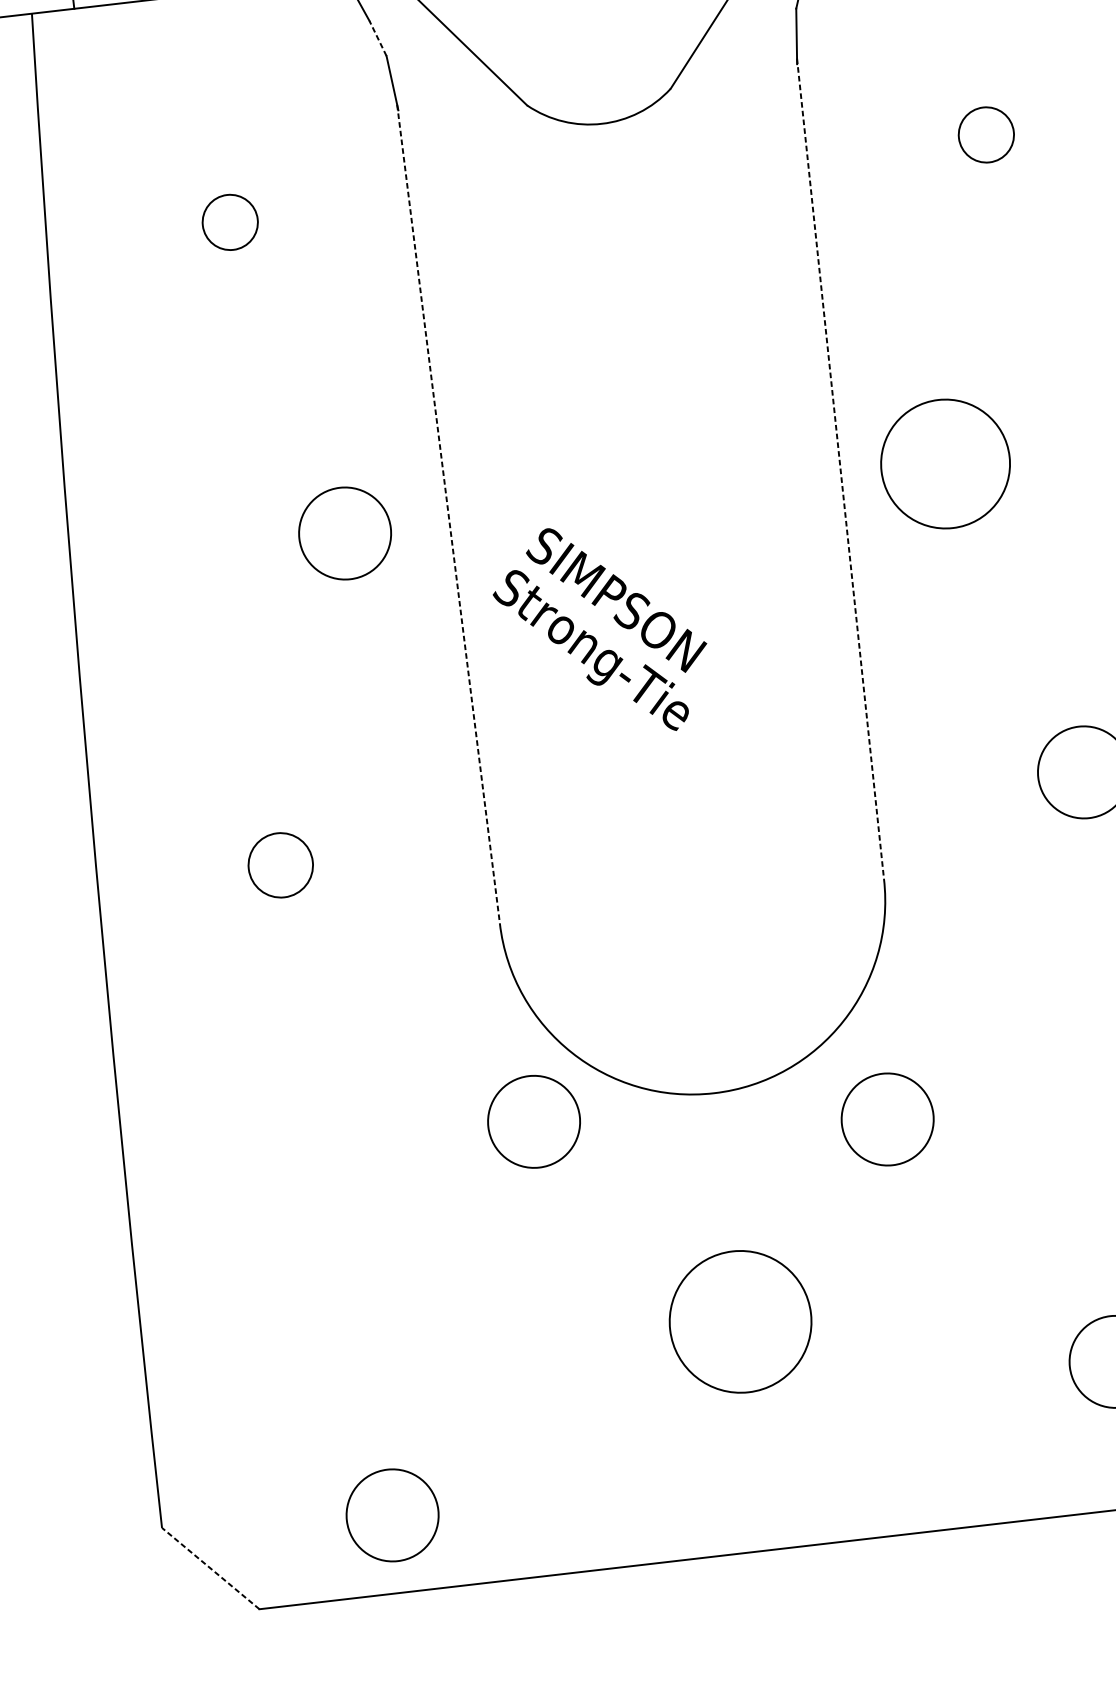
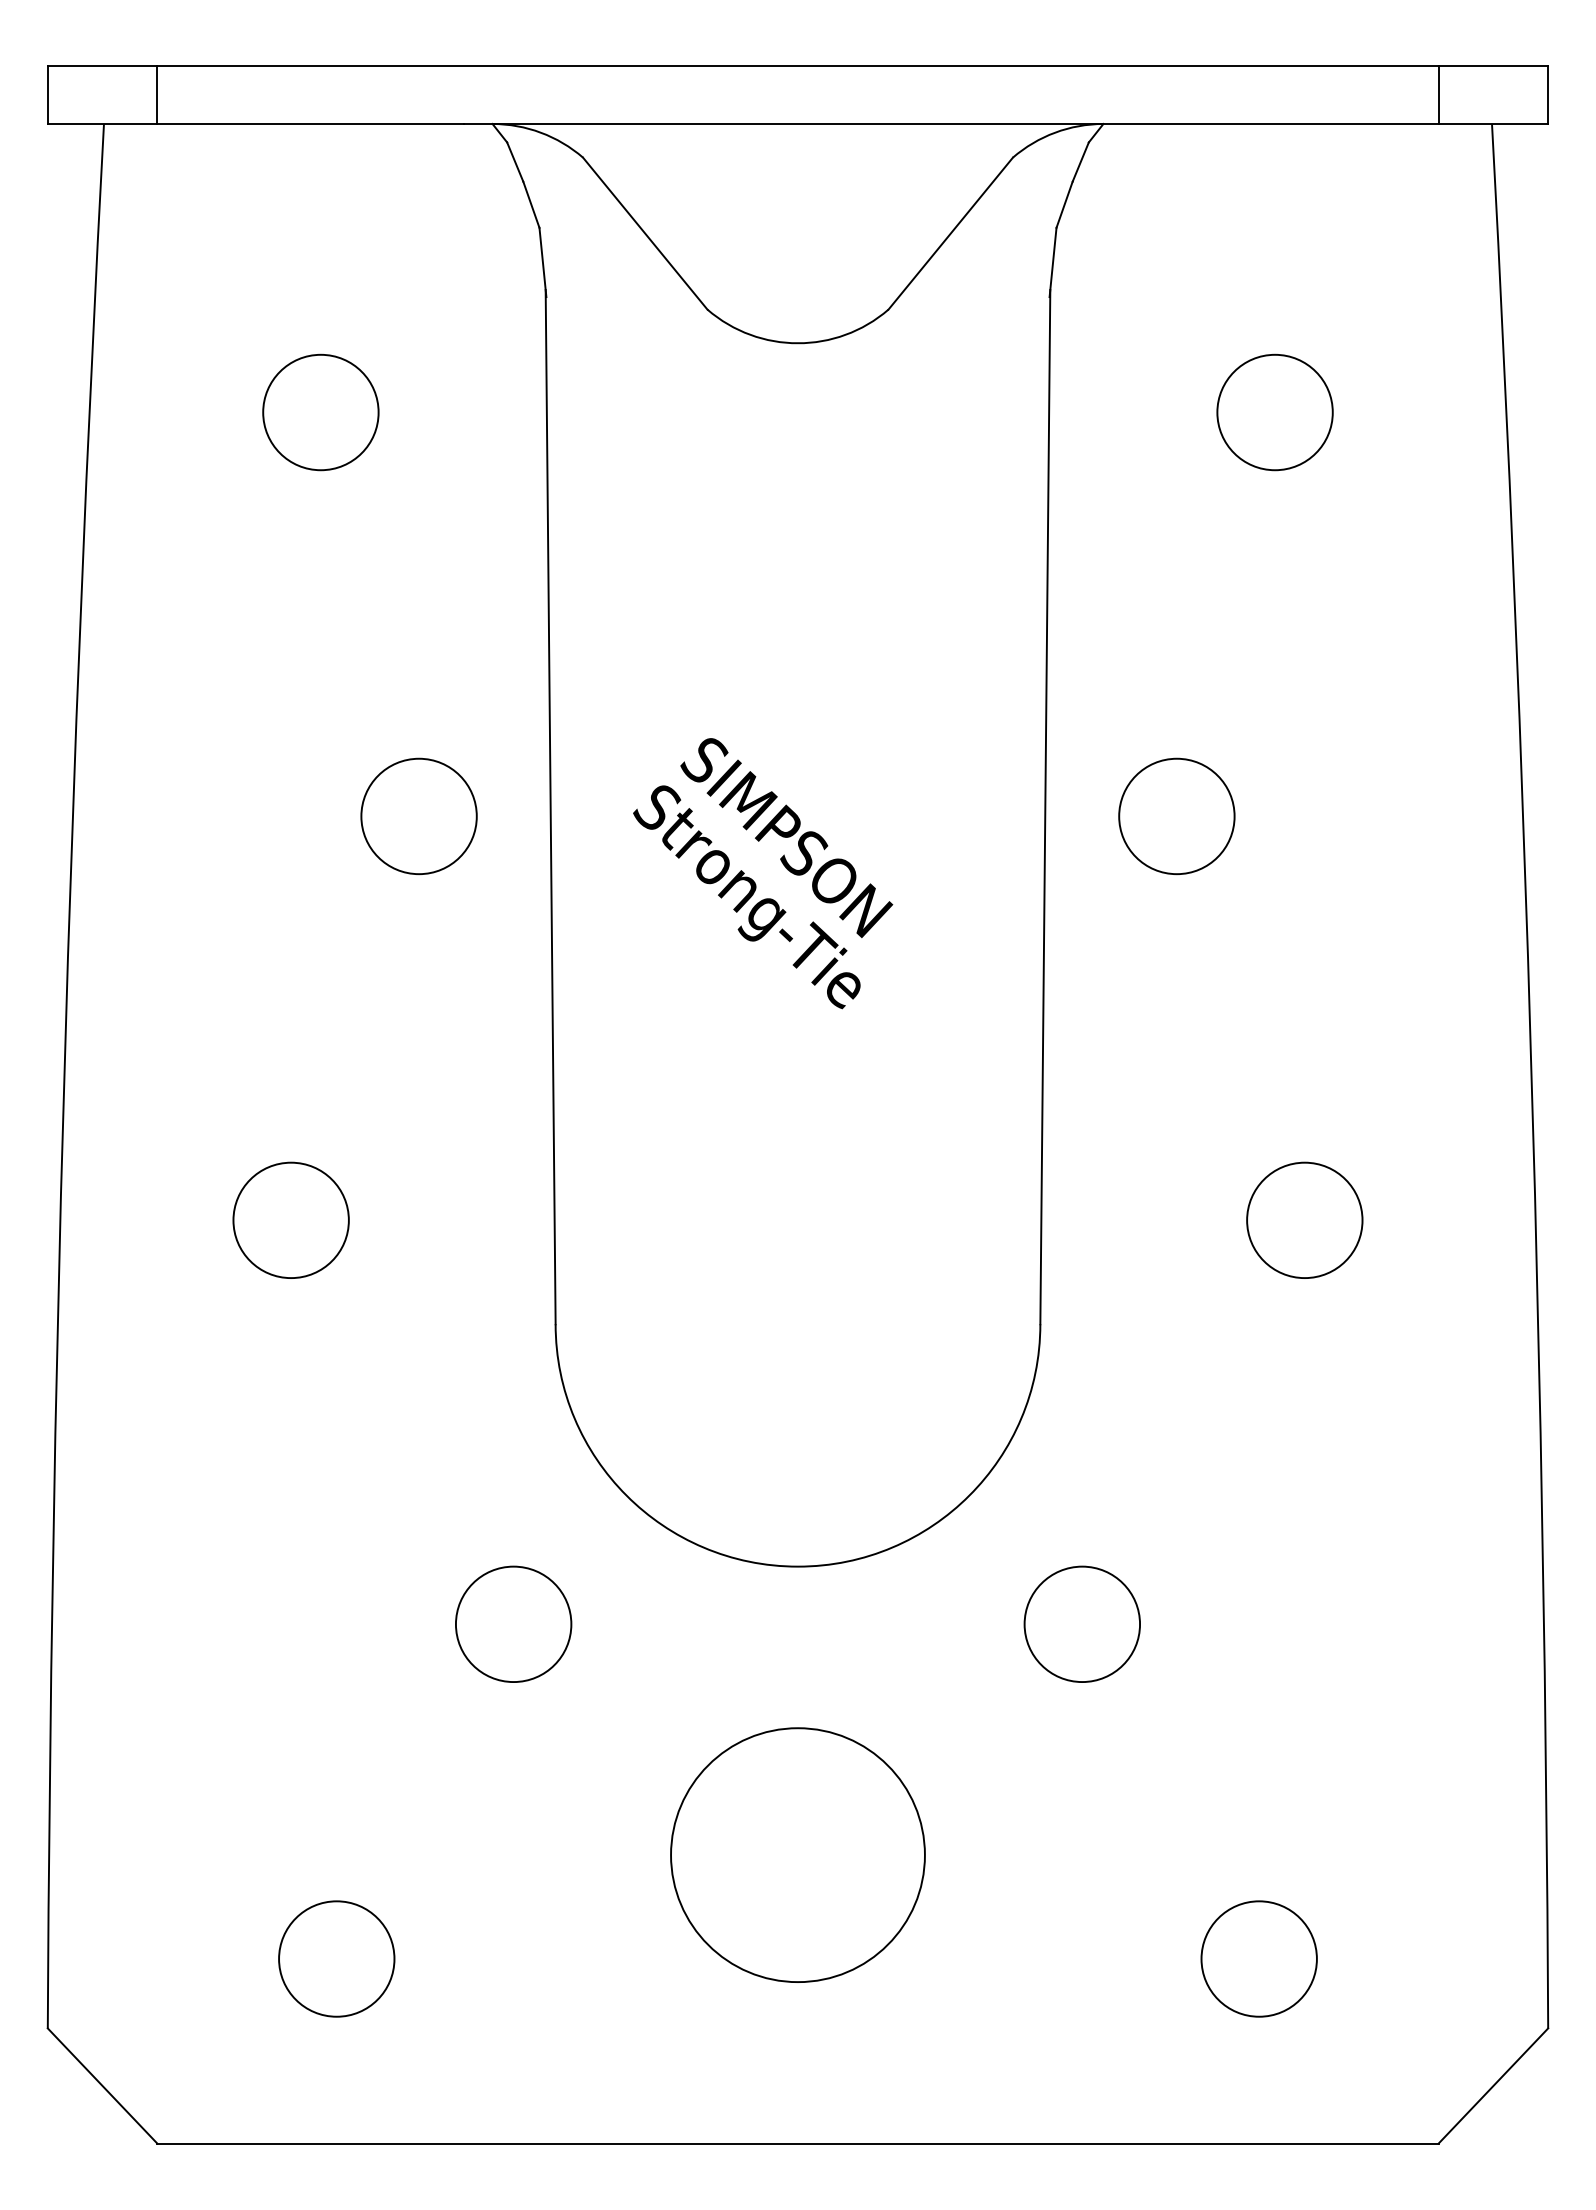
line: (378, 38) -> (531, 204), dashed -> solid
circle: (985, 134) -> (1274, 412), size x1.67
circle: (229, 222) -> (320, 412), size x1.67
circle: (945, 464) -> (1176, 816), size x0.71
line: (840, 468) -> (1045, 807), dashed -> solid
line: (448, 514) -> (550, 807), dashed -> solid
text: (601, 630) -> (763, 873), moved
circle: (280, 865) -> (290, 1220), size x1.43
circle: (886, 1118) -> (1081, 1623), moved
circle: (533, 1121) -> (513, 1623), moved
circle: (740, 1322) -> (797, 1855), size x1.43
circle: (392, 1515) -> (336, 1958), moved
line: (210, 1568) -> (102, 2086), dashed -> solid

